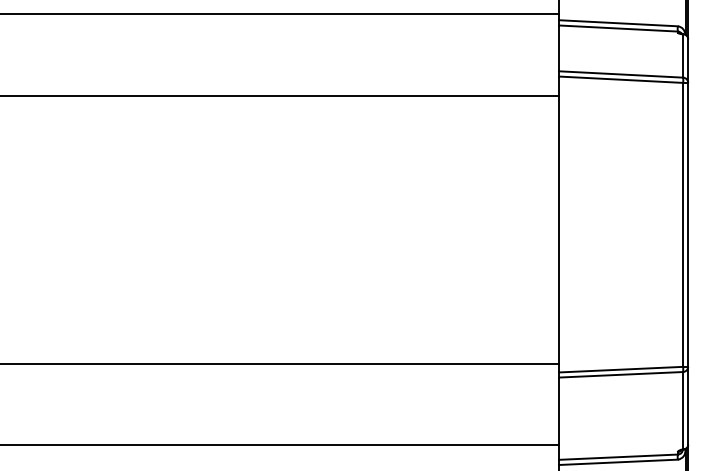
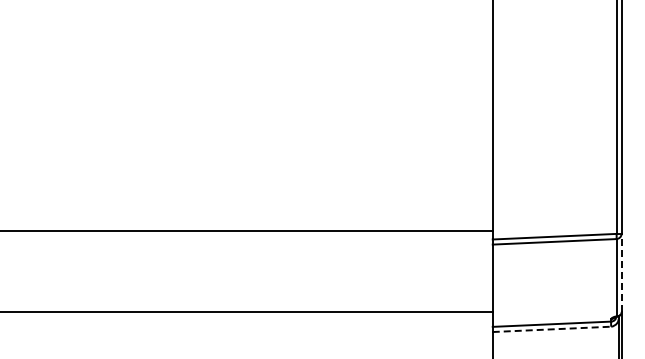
line: (688, 405) -> (621, 272), solid -> dashed
line: (619, 462) -> (552, 329), solid -> dashed

